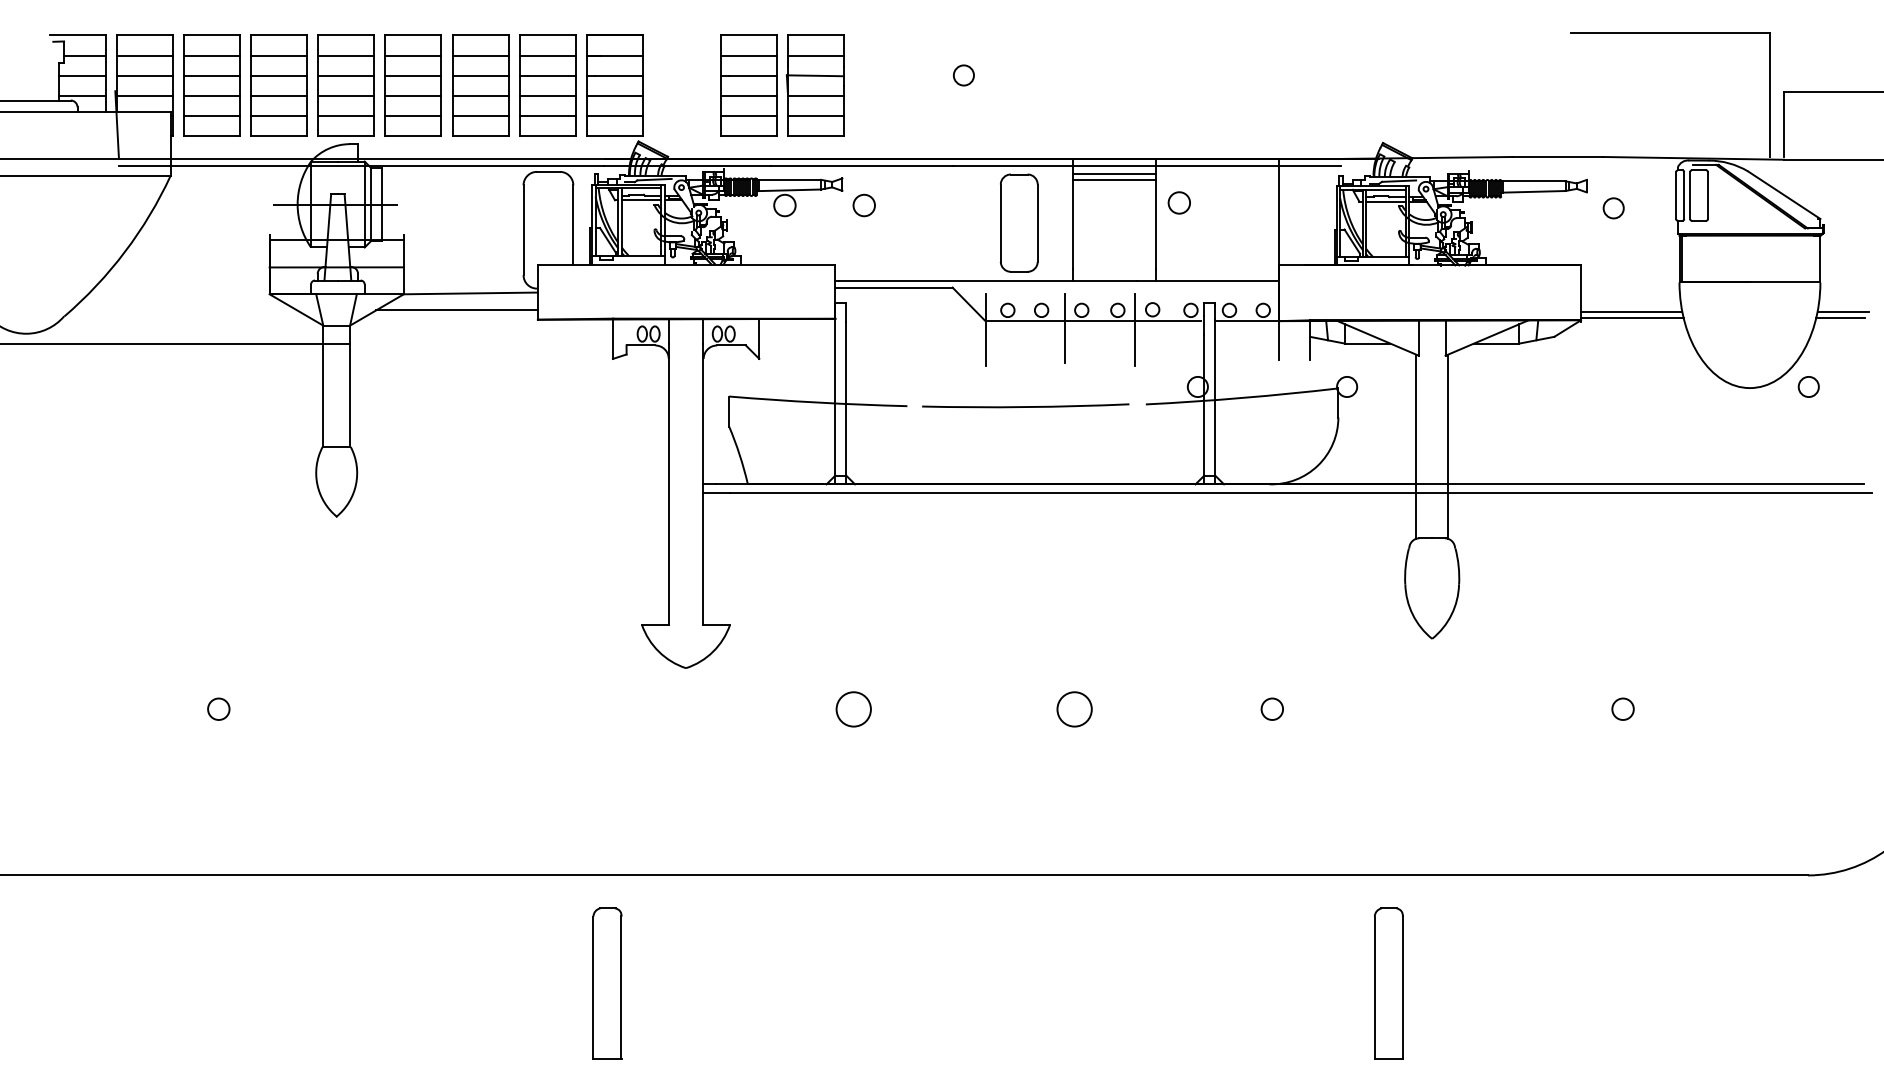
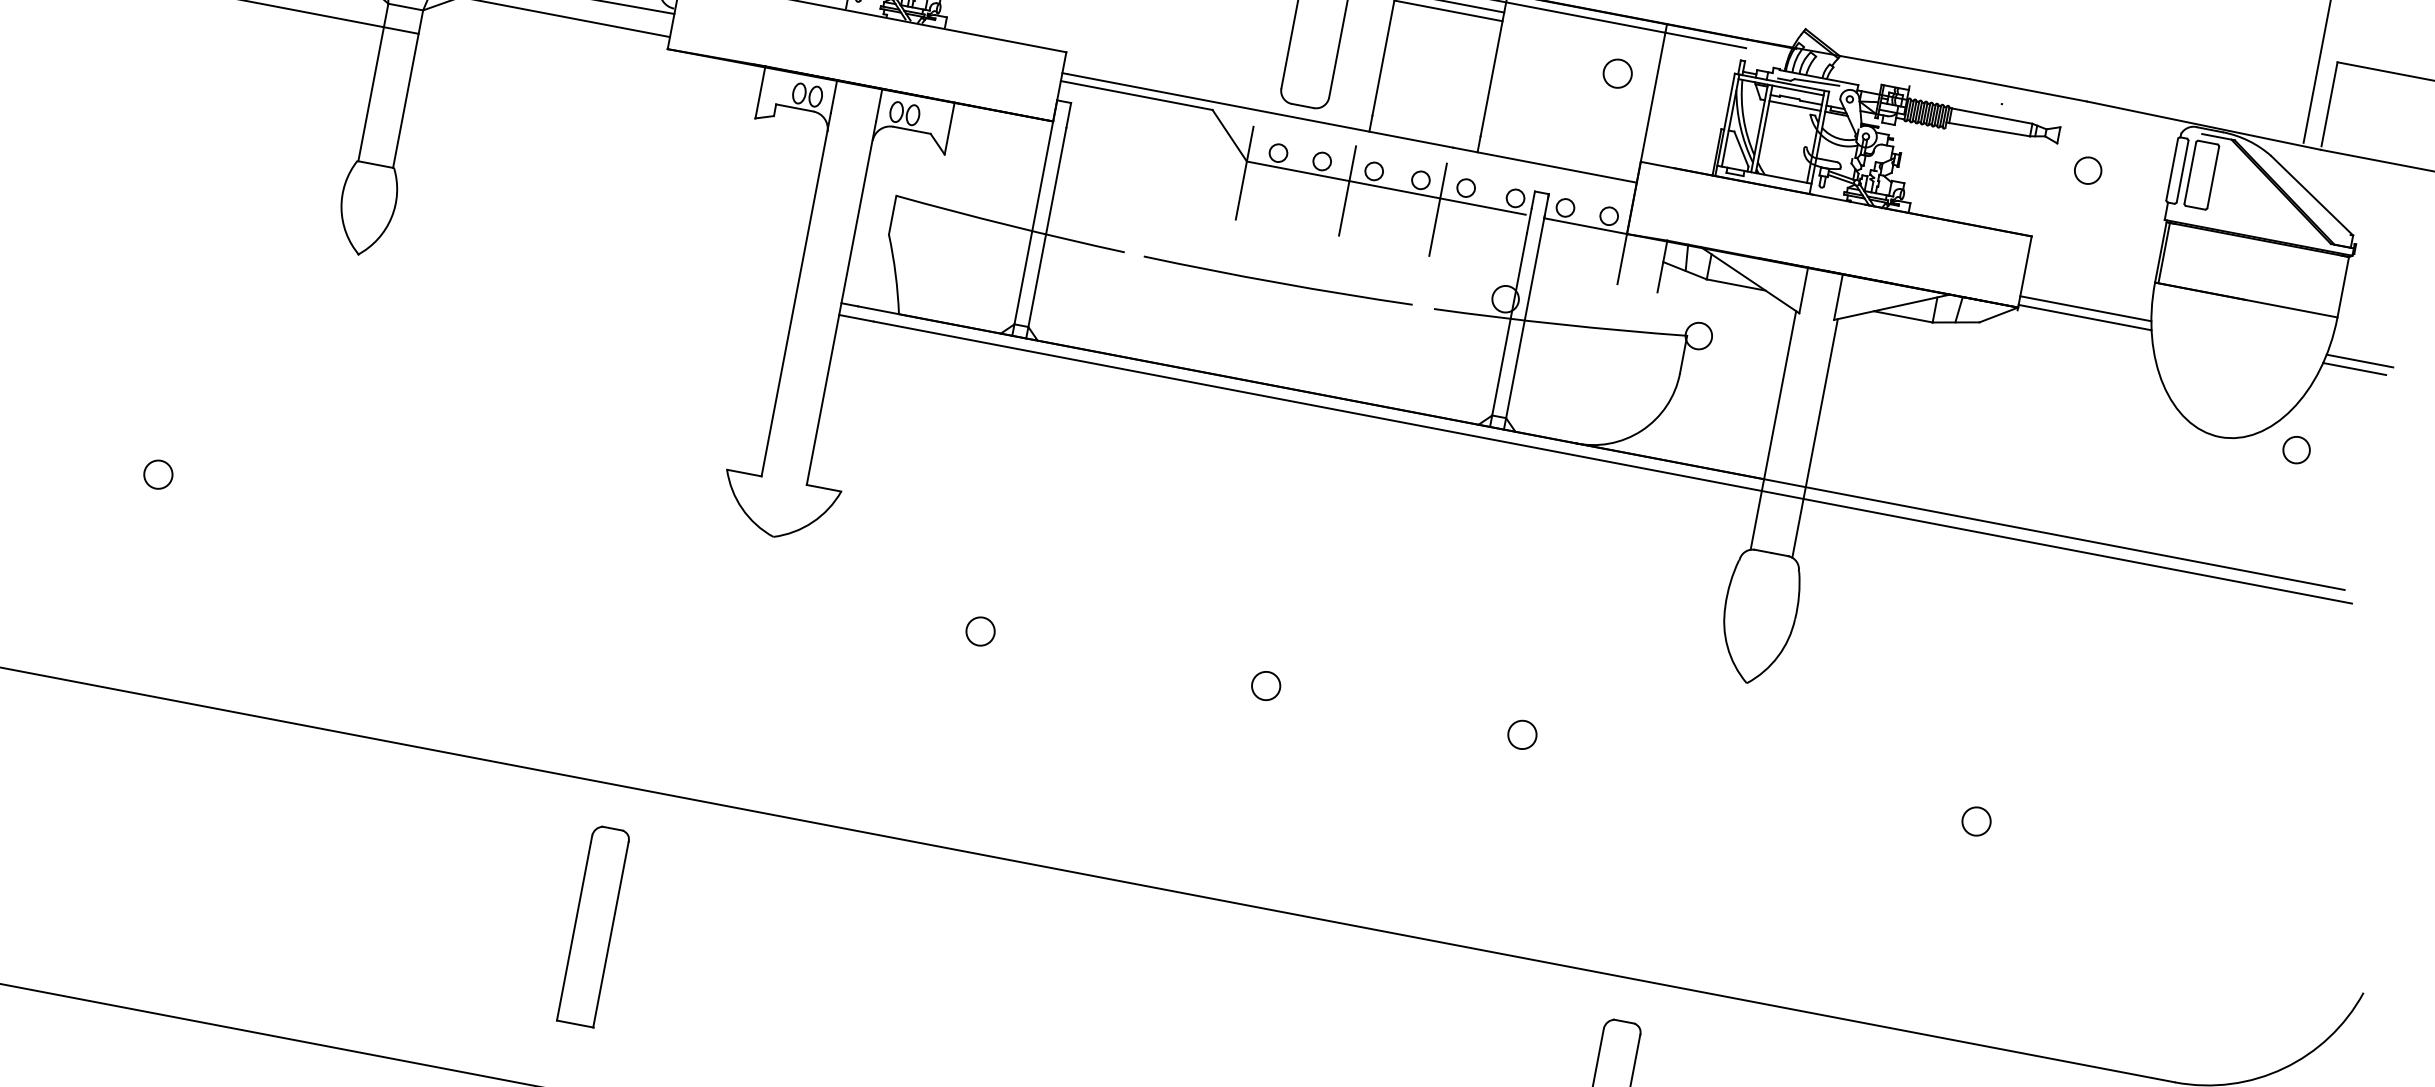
circle: (1178, 202) -> (1616, 72), moved
circle: (853, 708) -> (980, 630), size x0.62
circle: (1073, 708) -> (1265, 684), size x0.62

